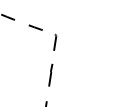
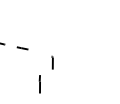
line: (54, 42) -> (52, 62), moved

